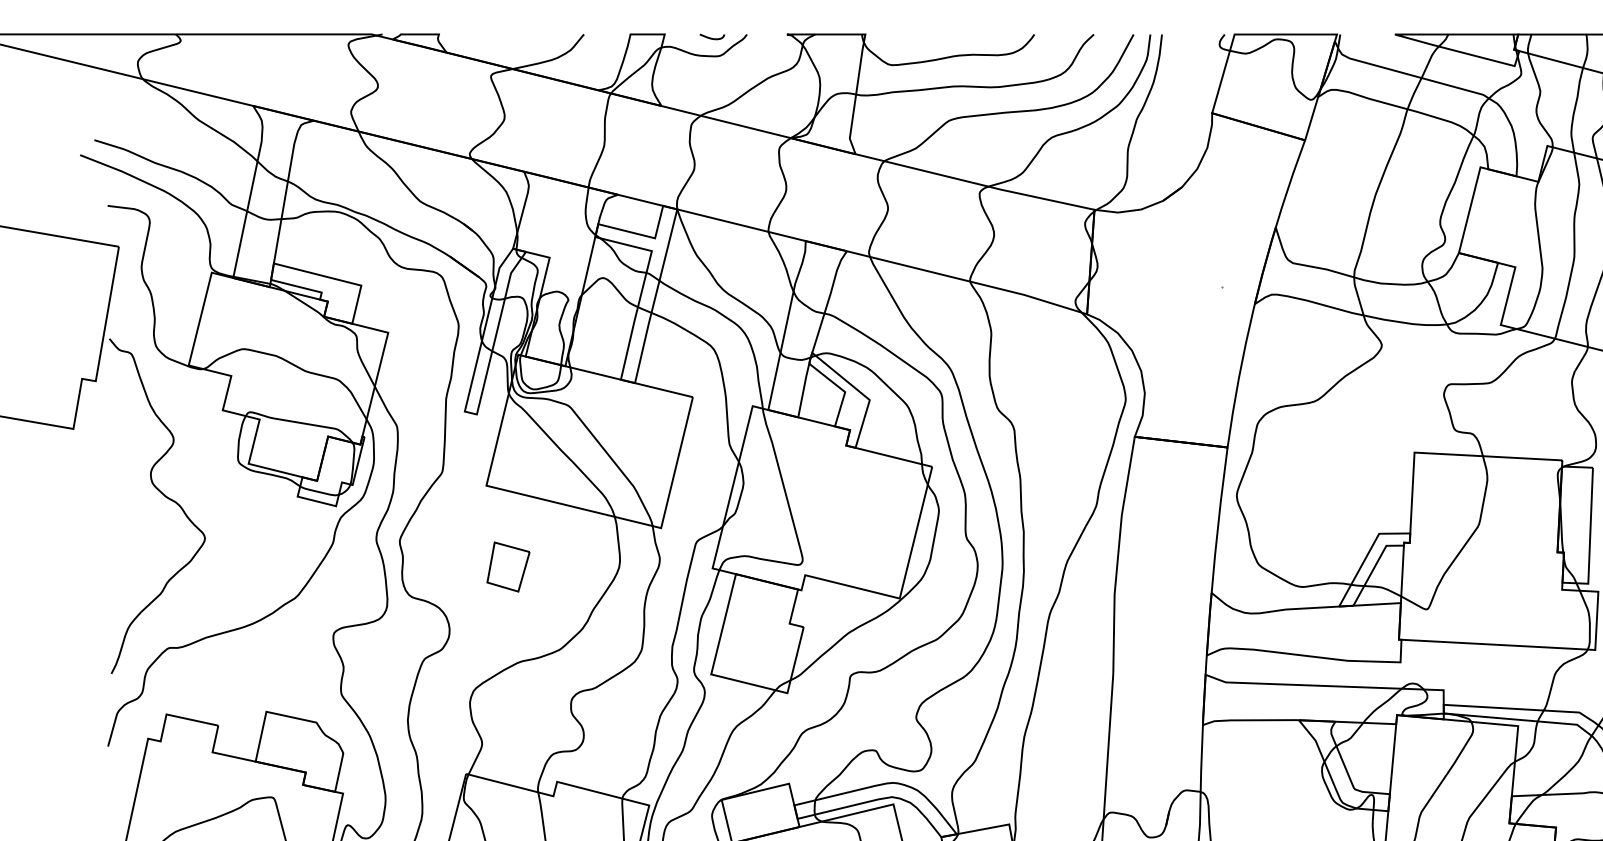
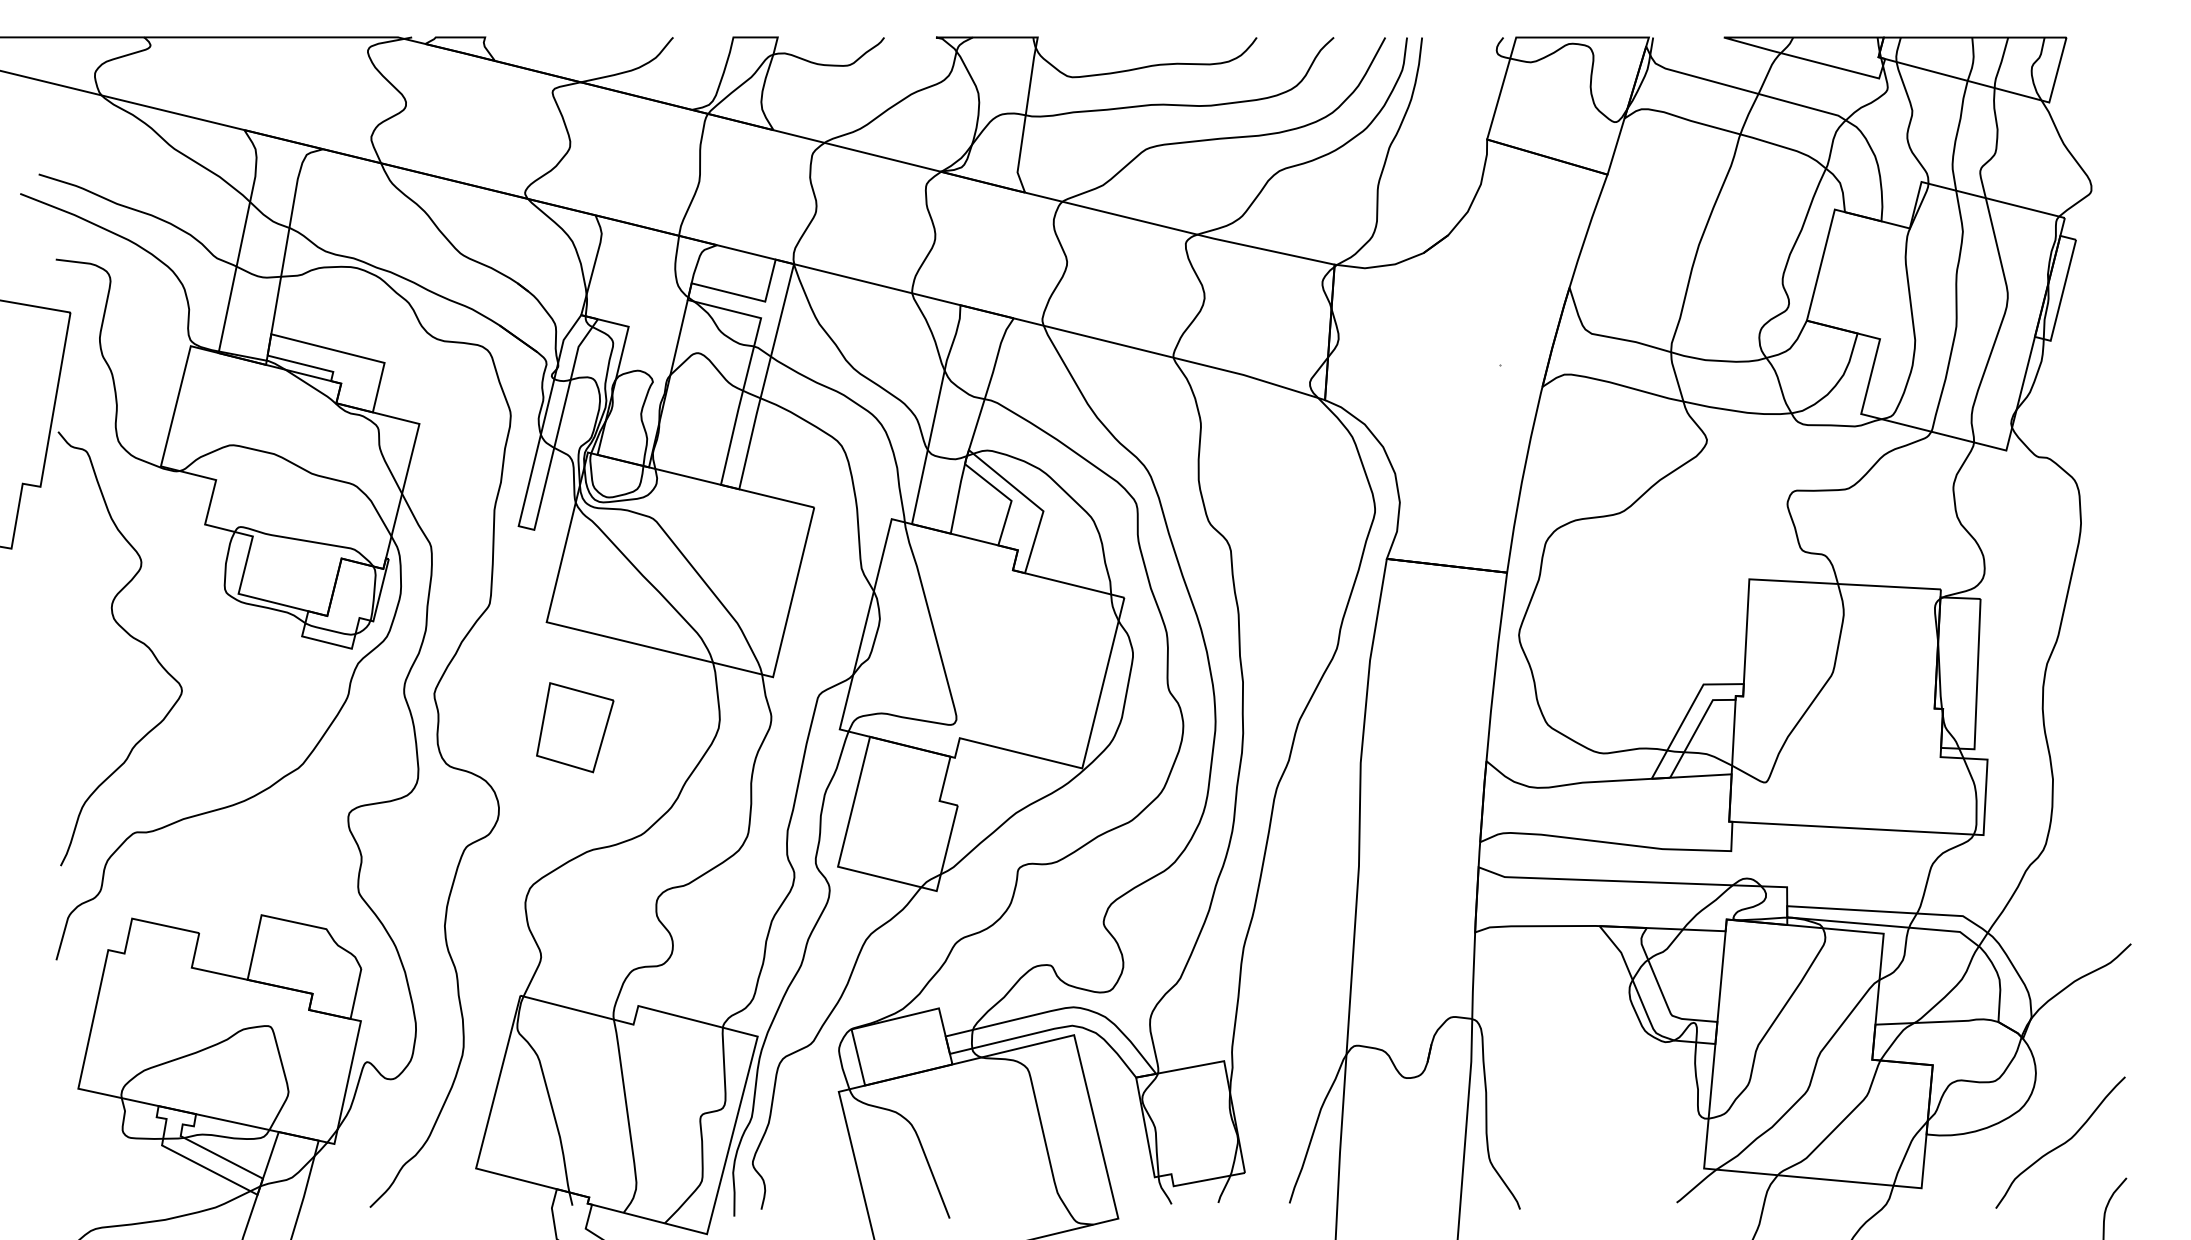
curve: (712, 38) -> (839, 42), removed
part: (508, 566) -> (575, 727), size x1.4

